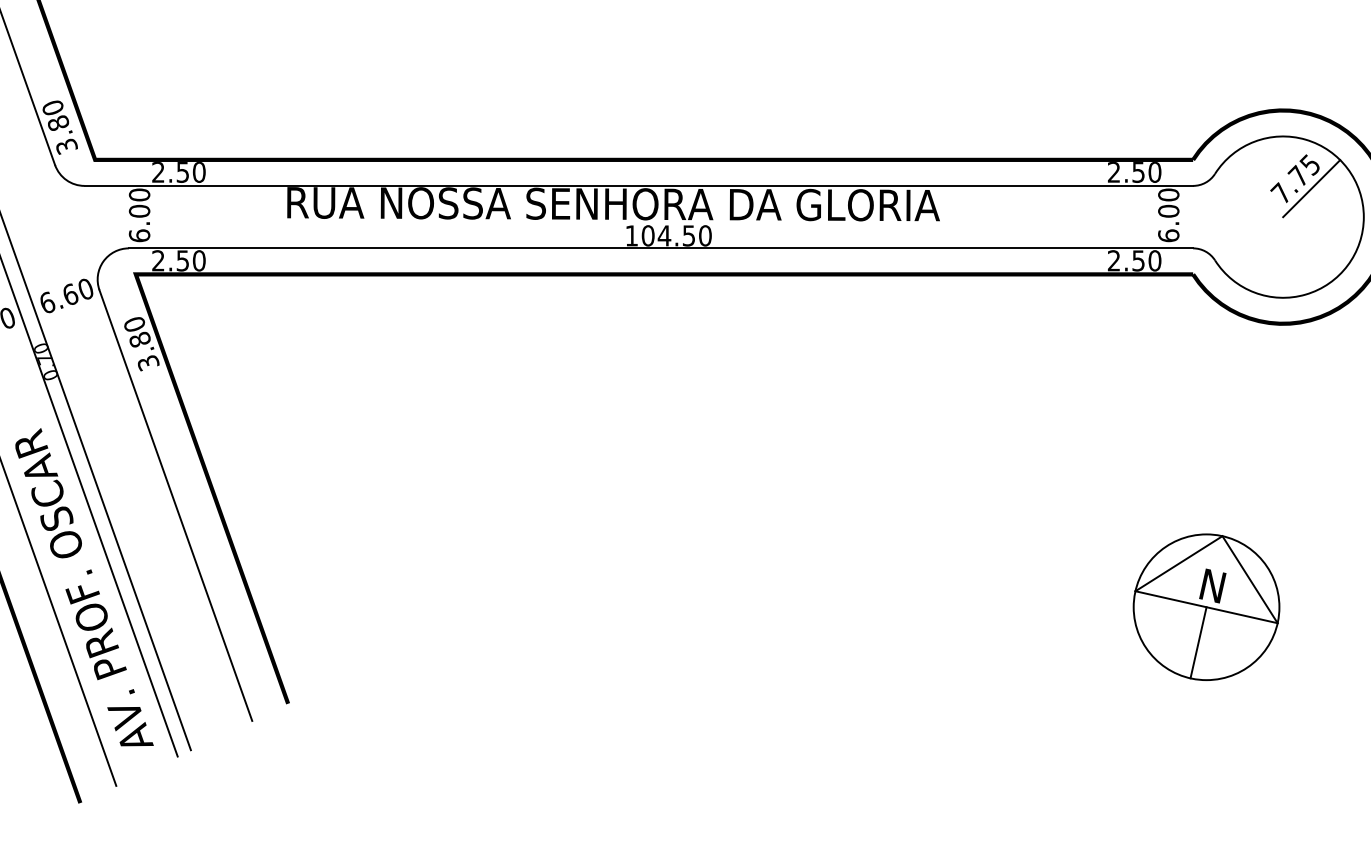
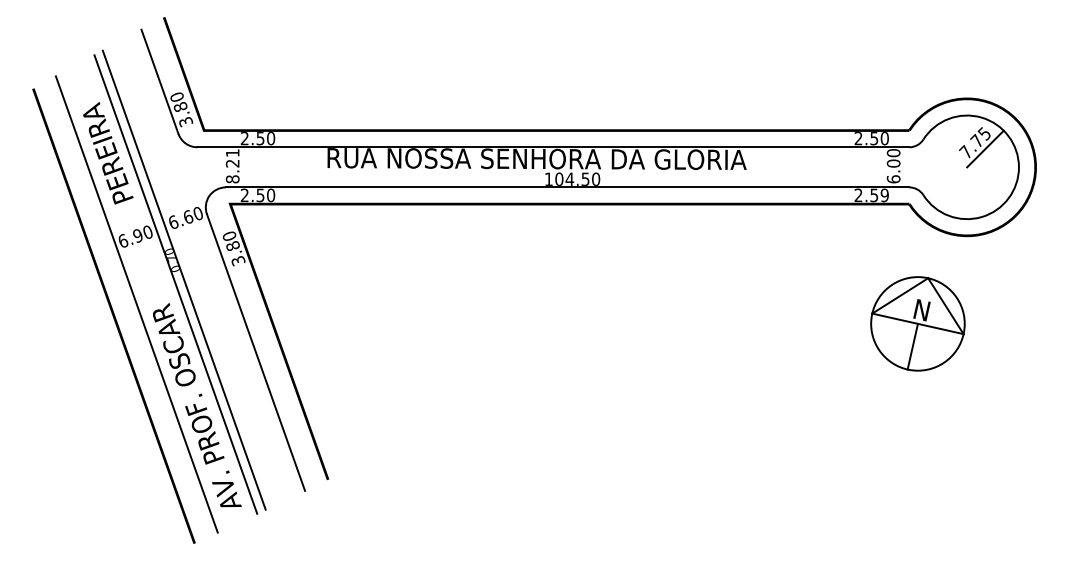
text: (139, 215) -> (232, 166), 6.00 -> 8.21
text: (1154, 260) -> (884, 195), 2.50 -> 2.59
part: (1205, 606) -> (917, 323), moved

